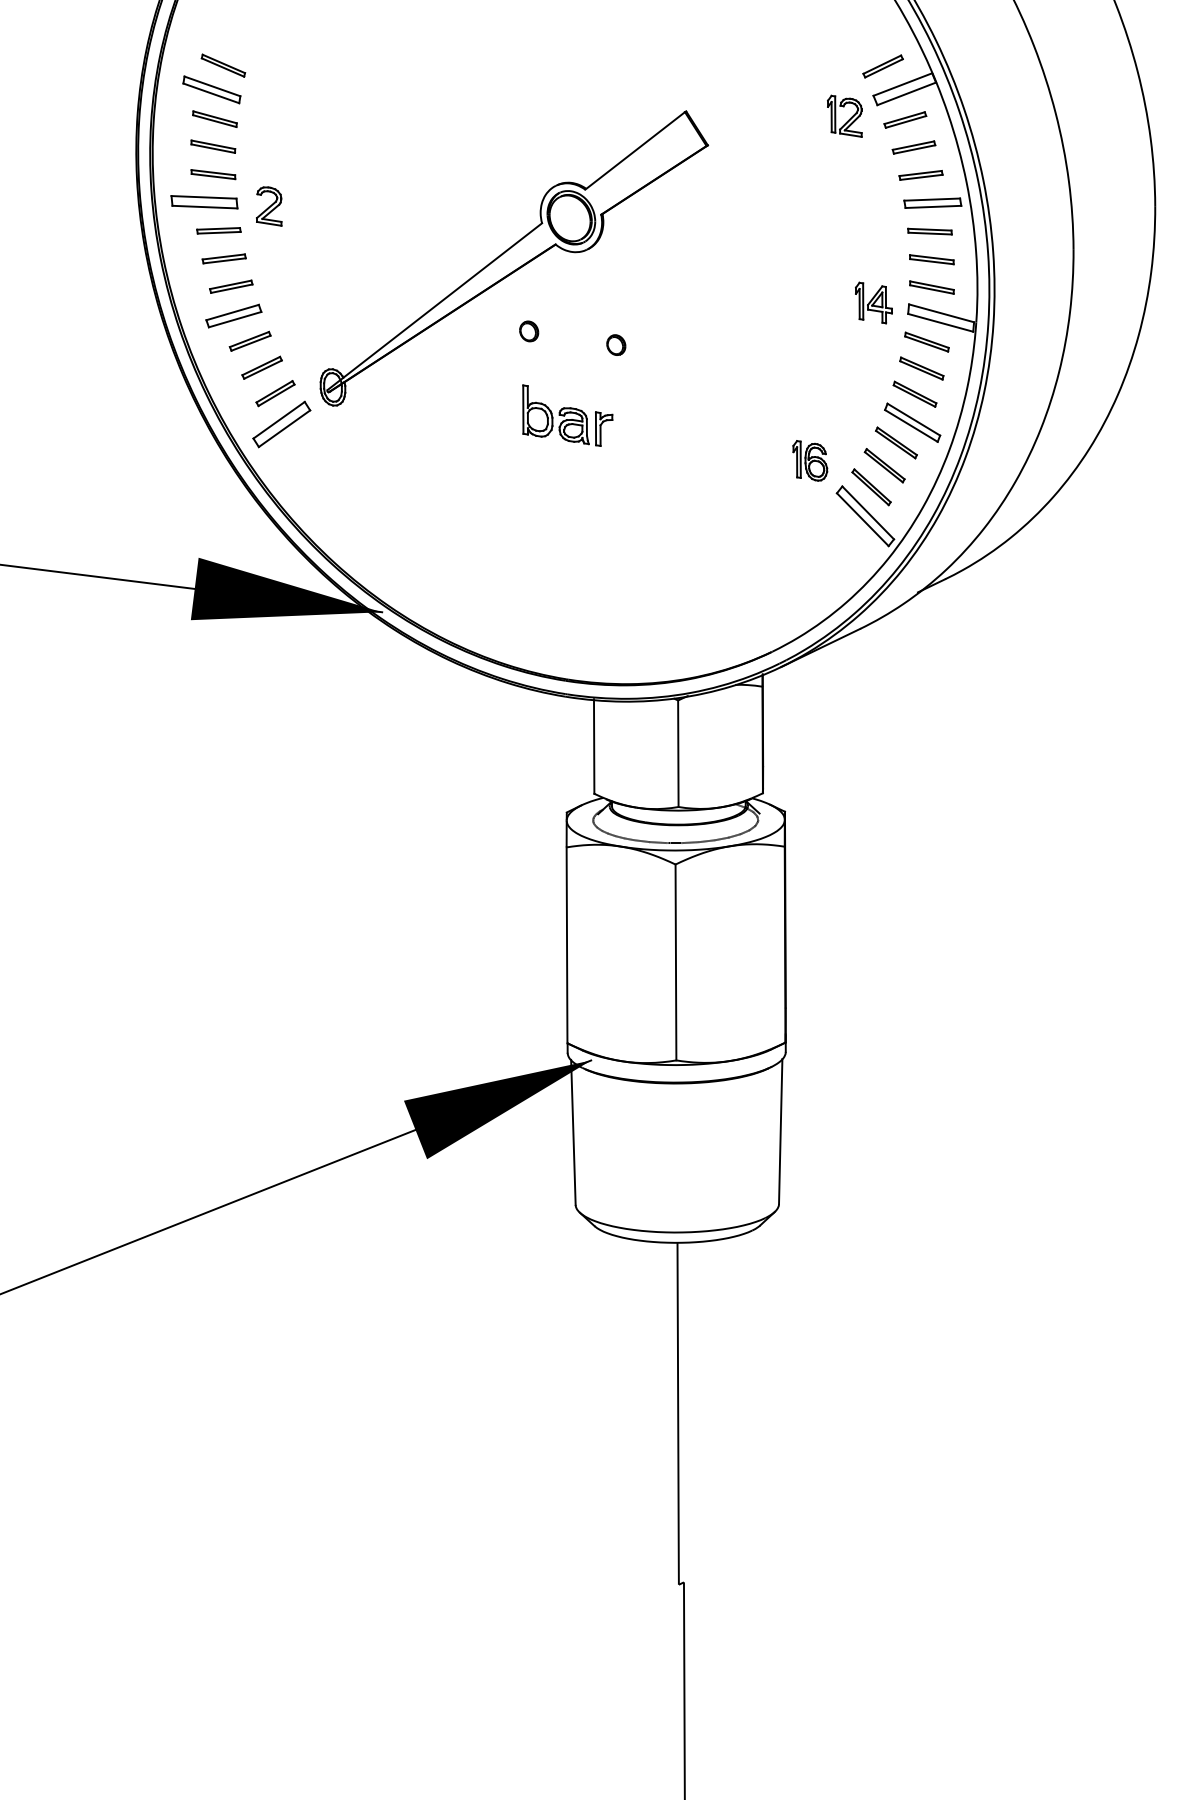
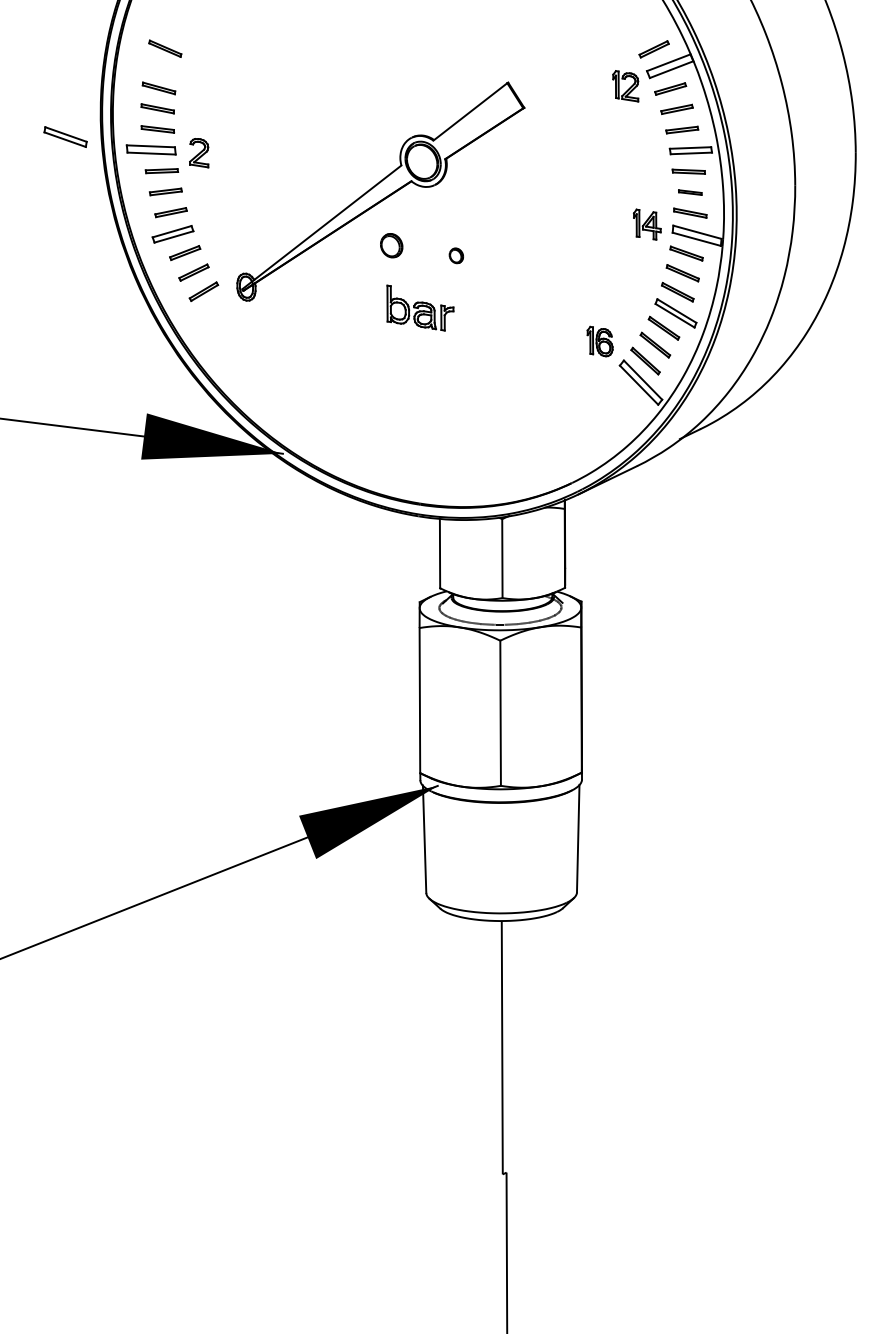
part: (211, 89) -> (65, 136), moved
part: (931, 259) -> (689, 192), size x0.7
part: (529, 331) -> (392, 245), size x1.6
part: (281, 424) -> (208, 314), removed

